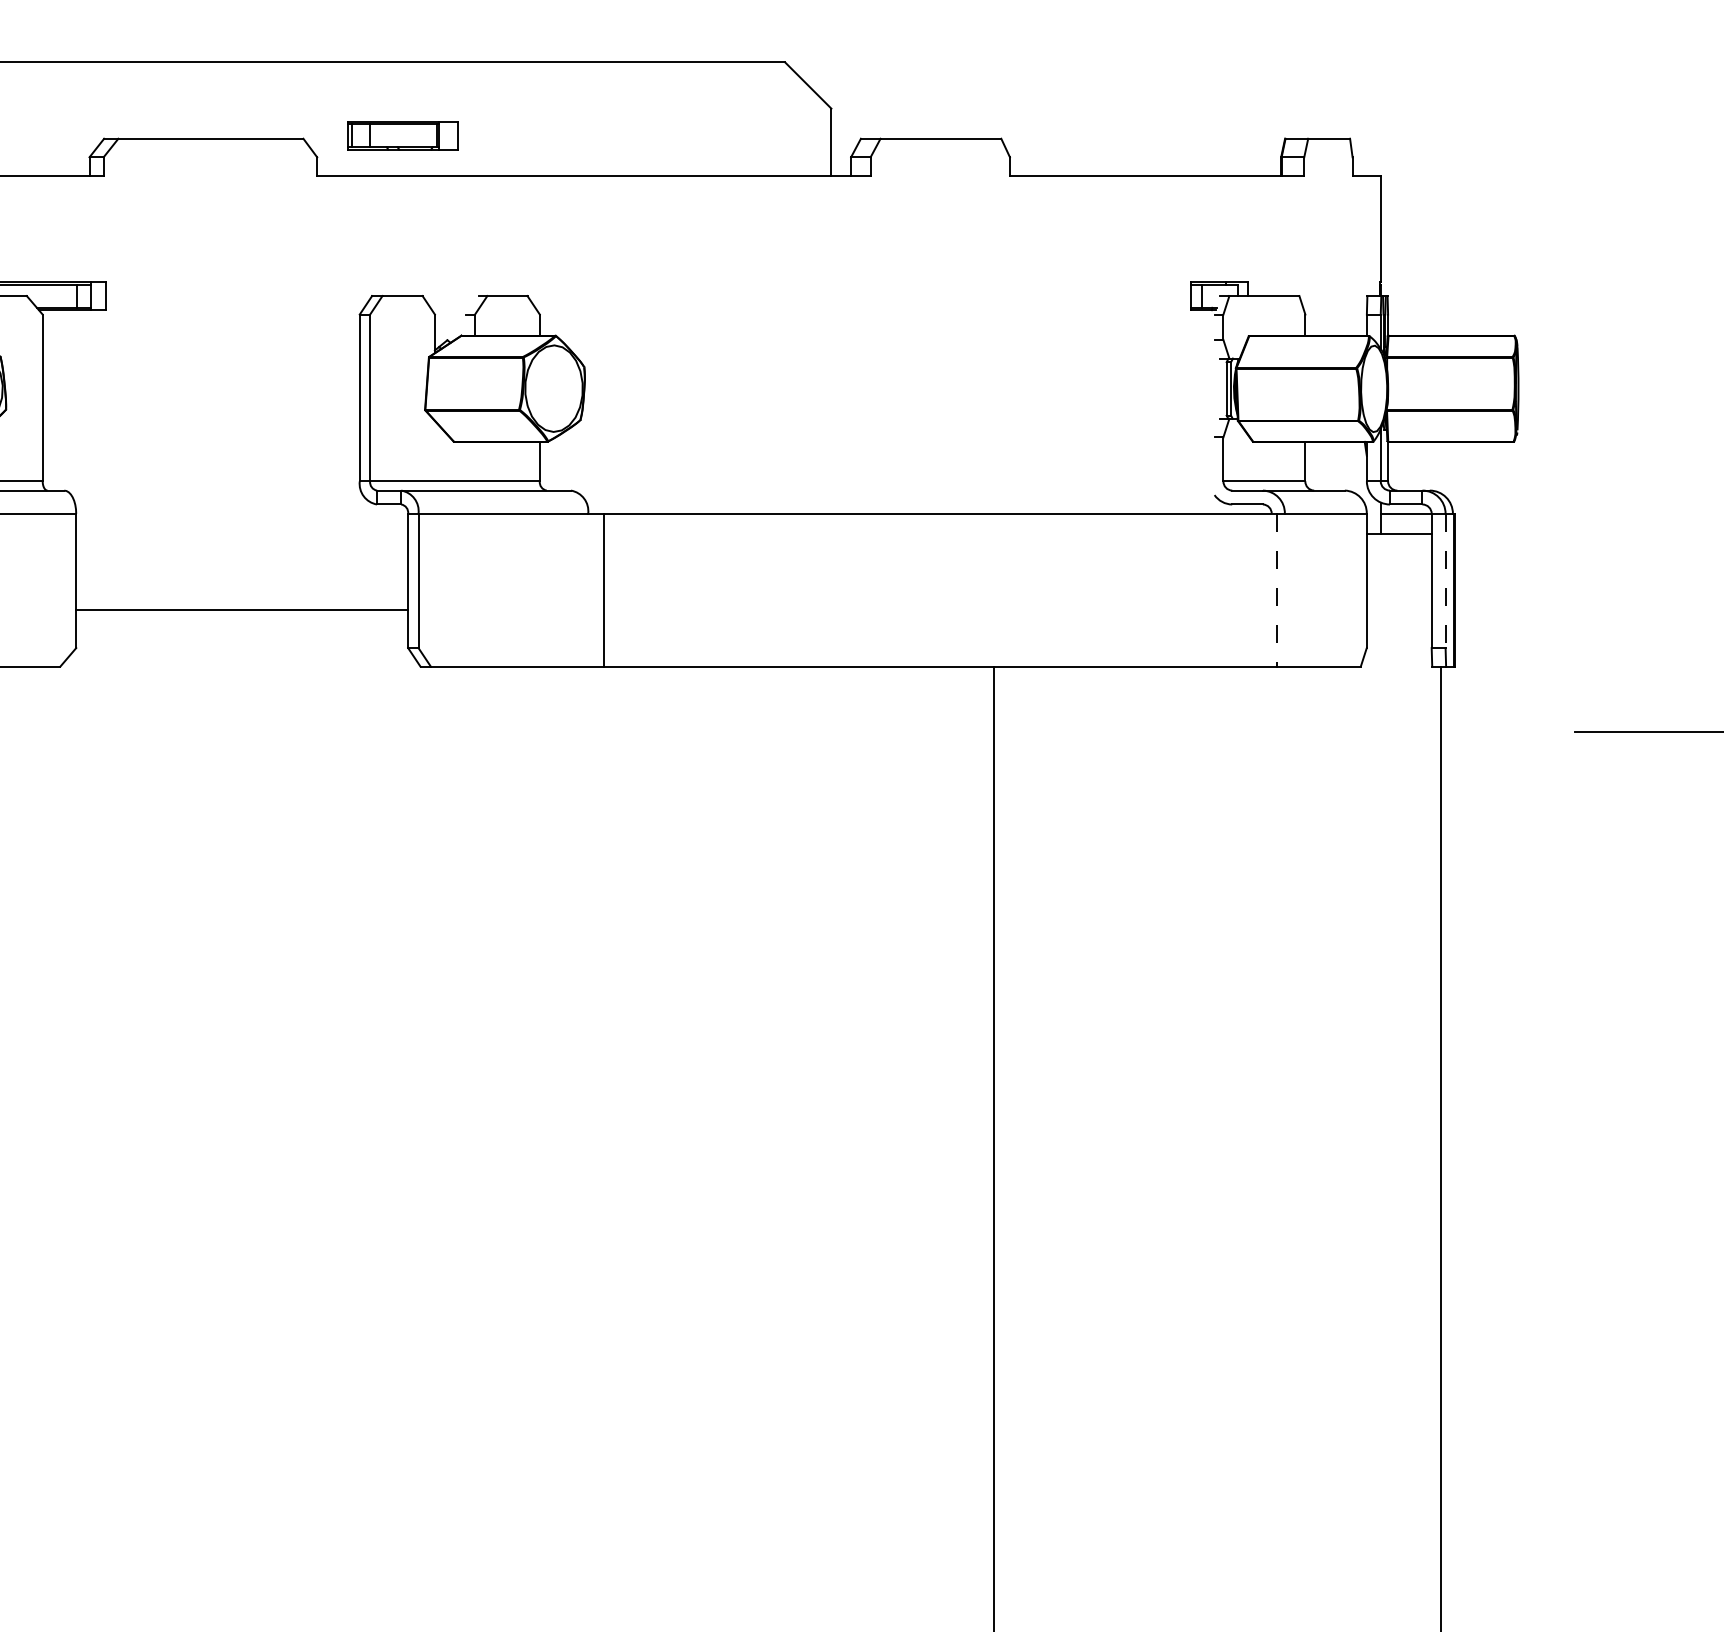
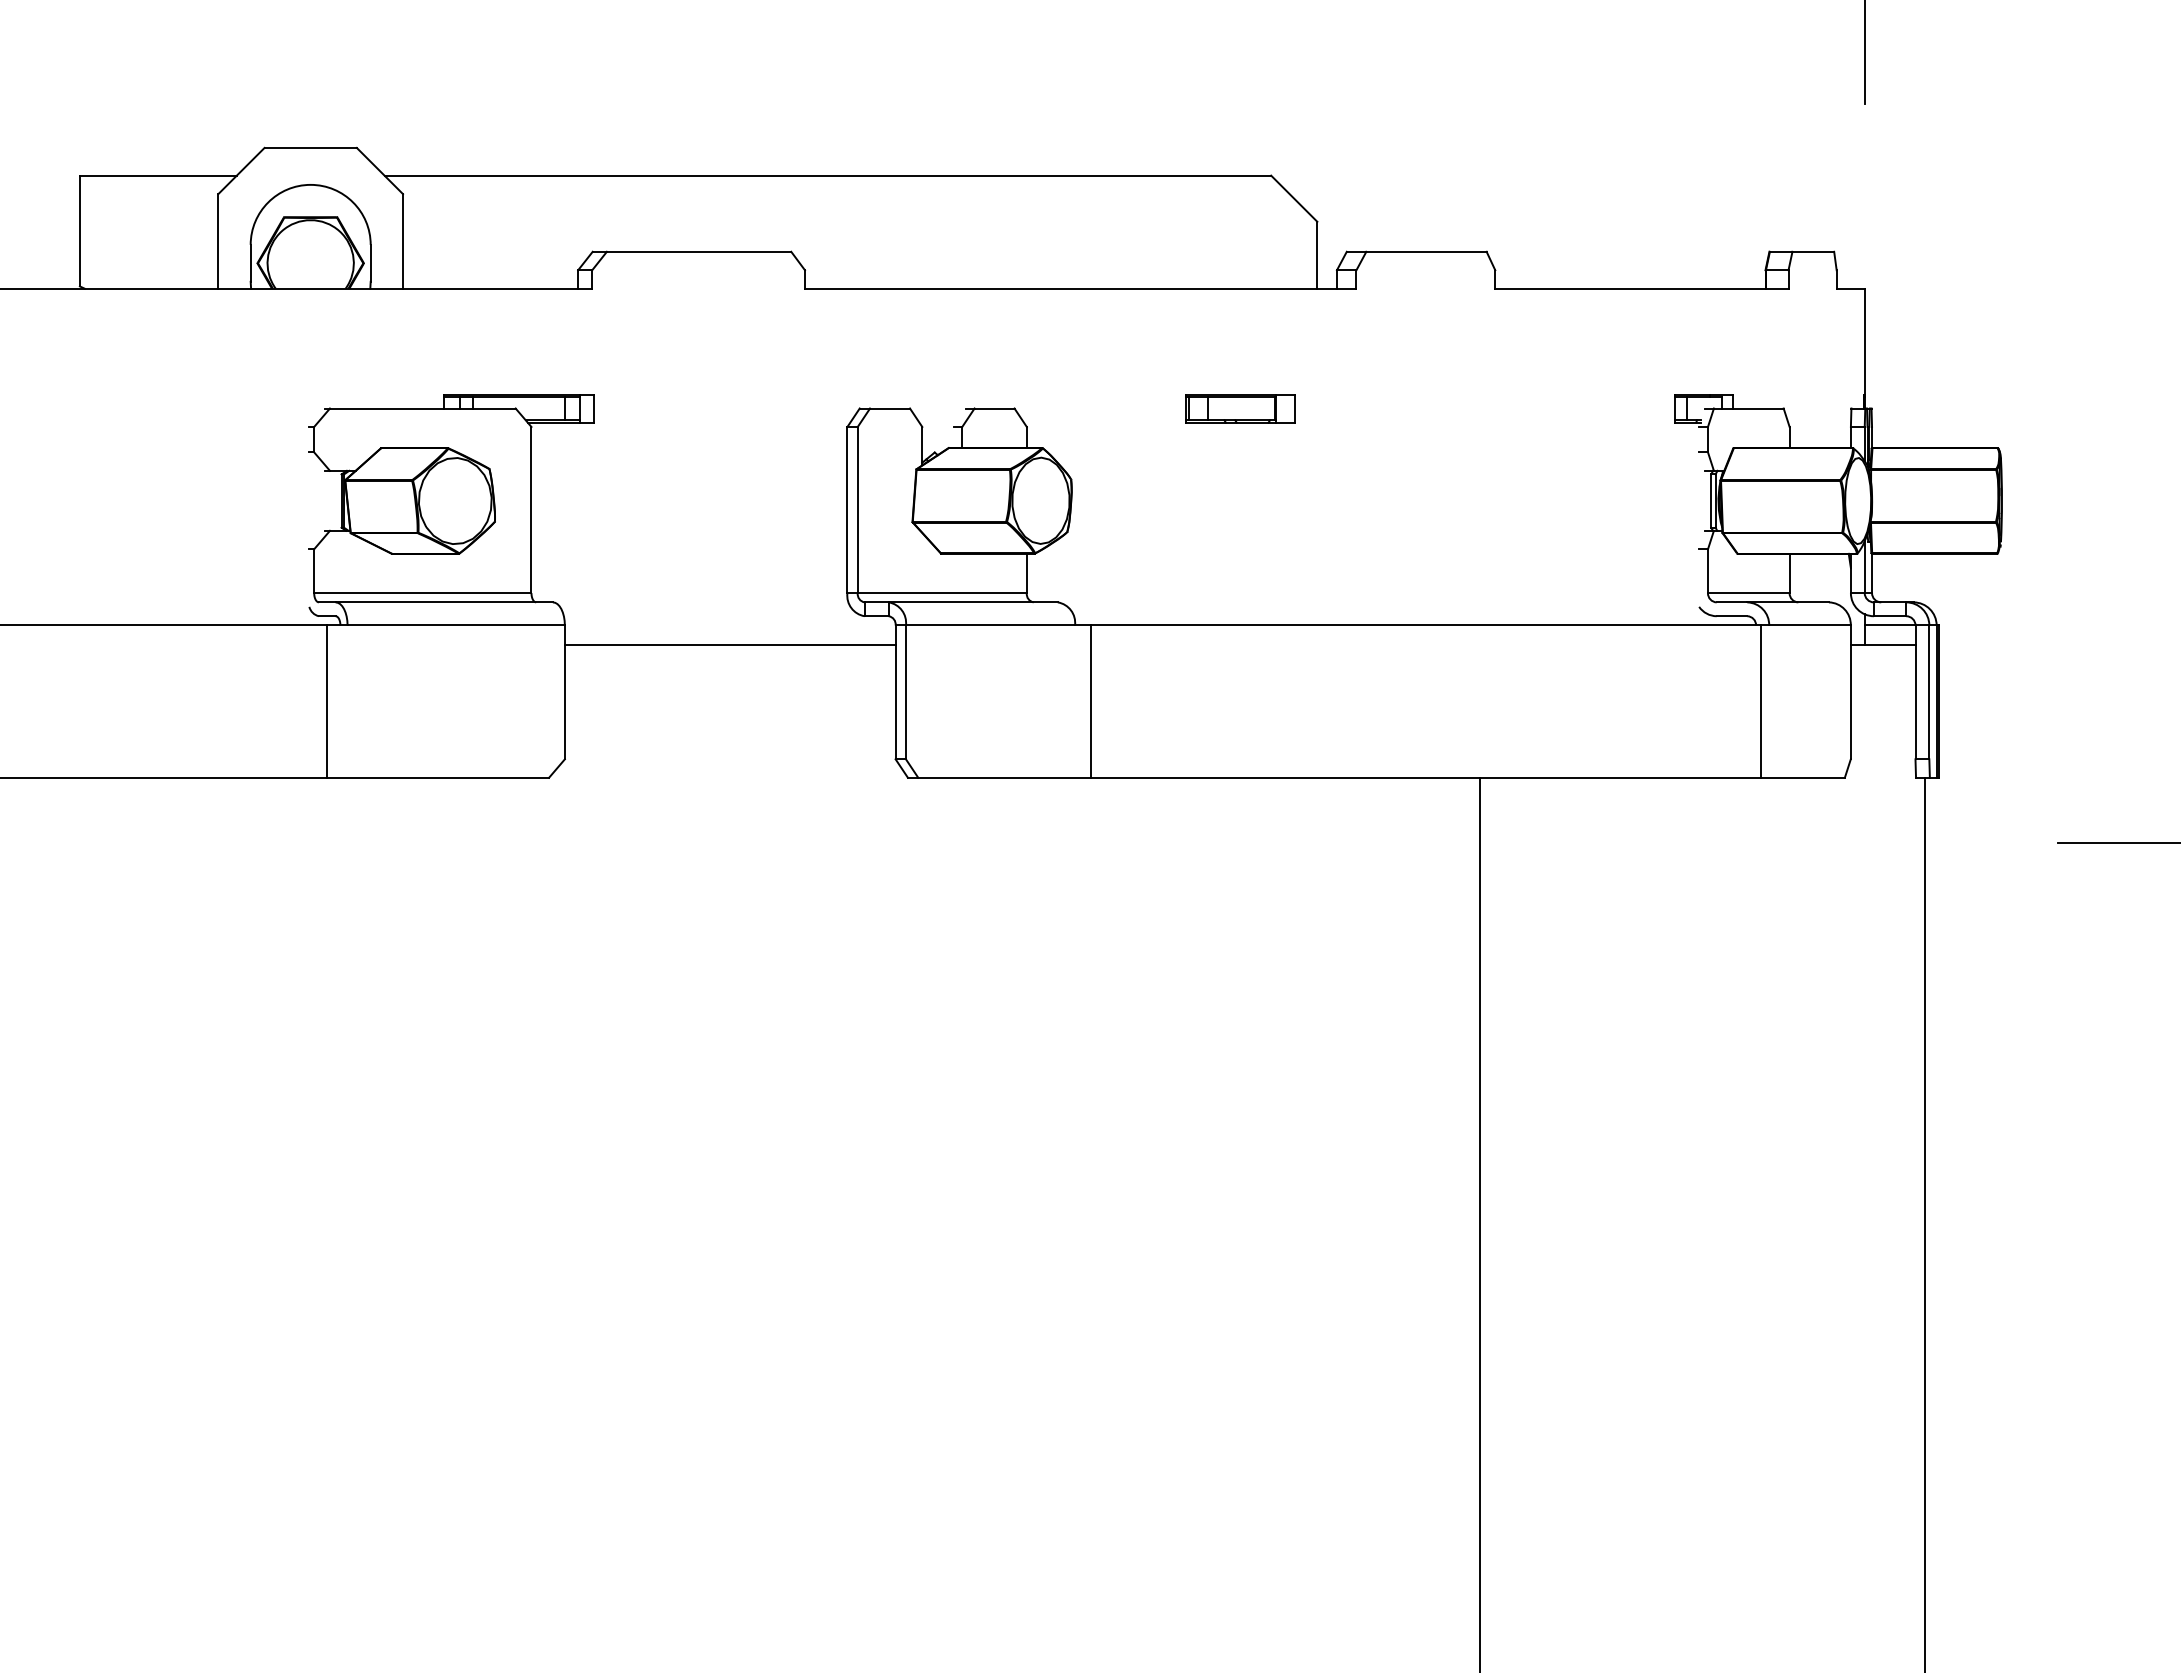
part: (403, 135) -> (1240, 408), moved
line: (1445, 581) -> (1929, 692), dashed -> solid
line: (1277, 591) -> (1761, 702), dashed -> solid
line: (241, 610) -> (729, 645), moved

